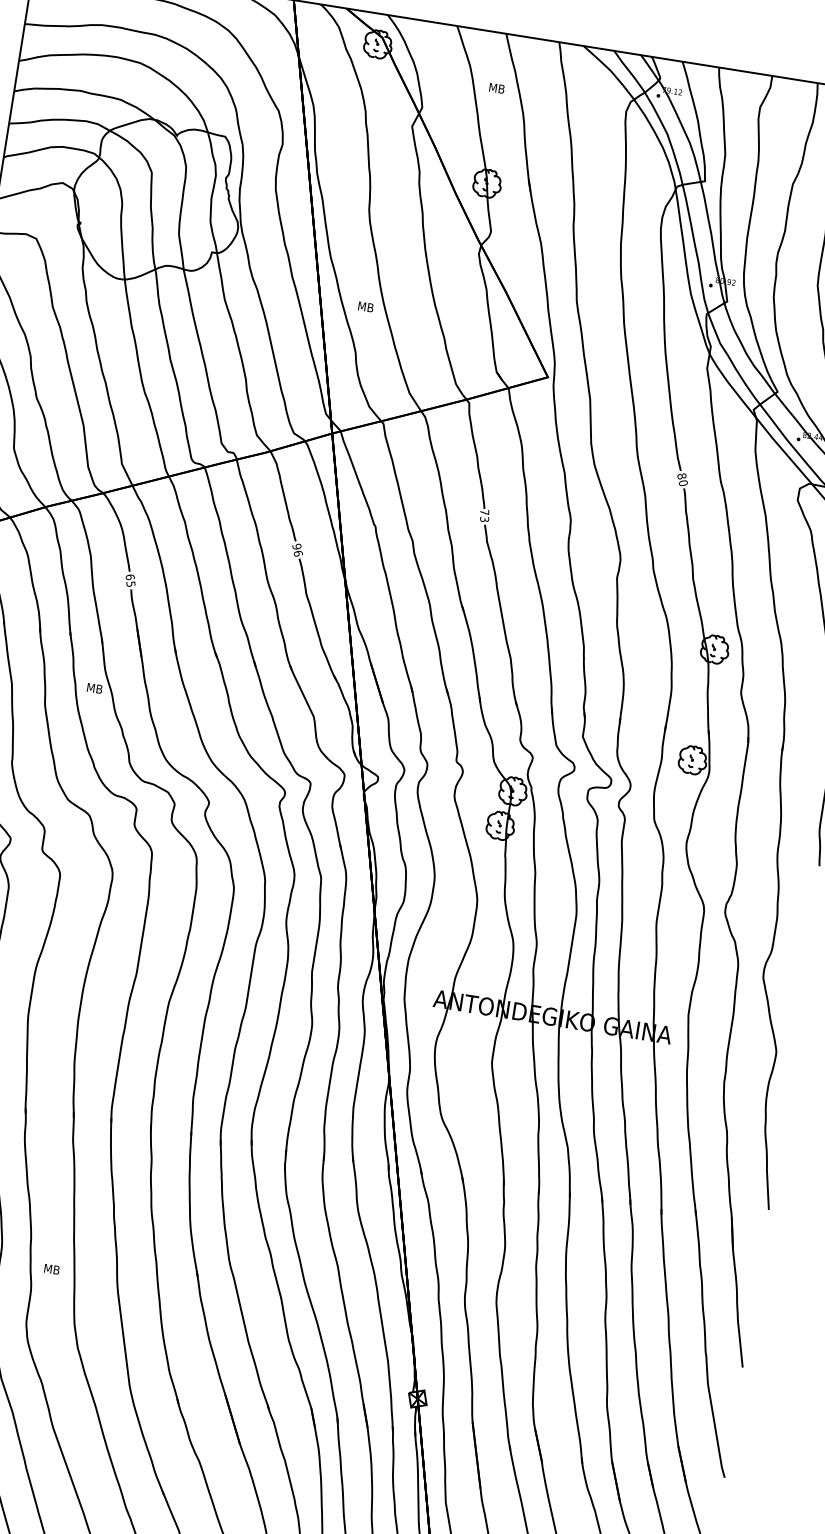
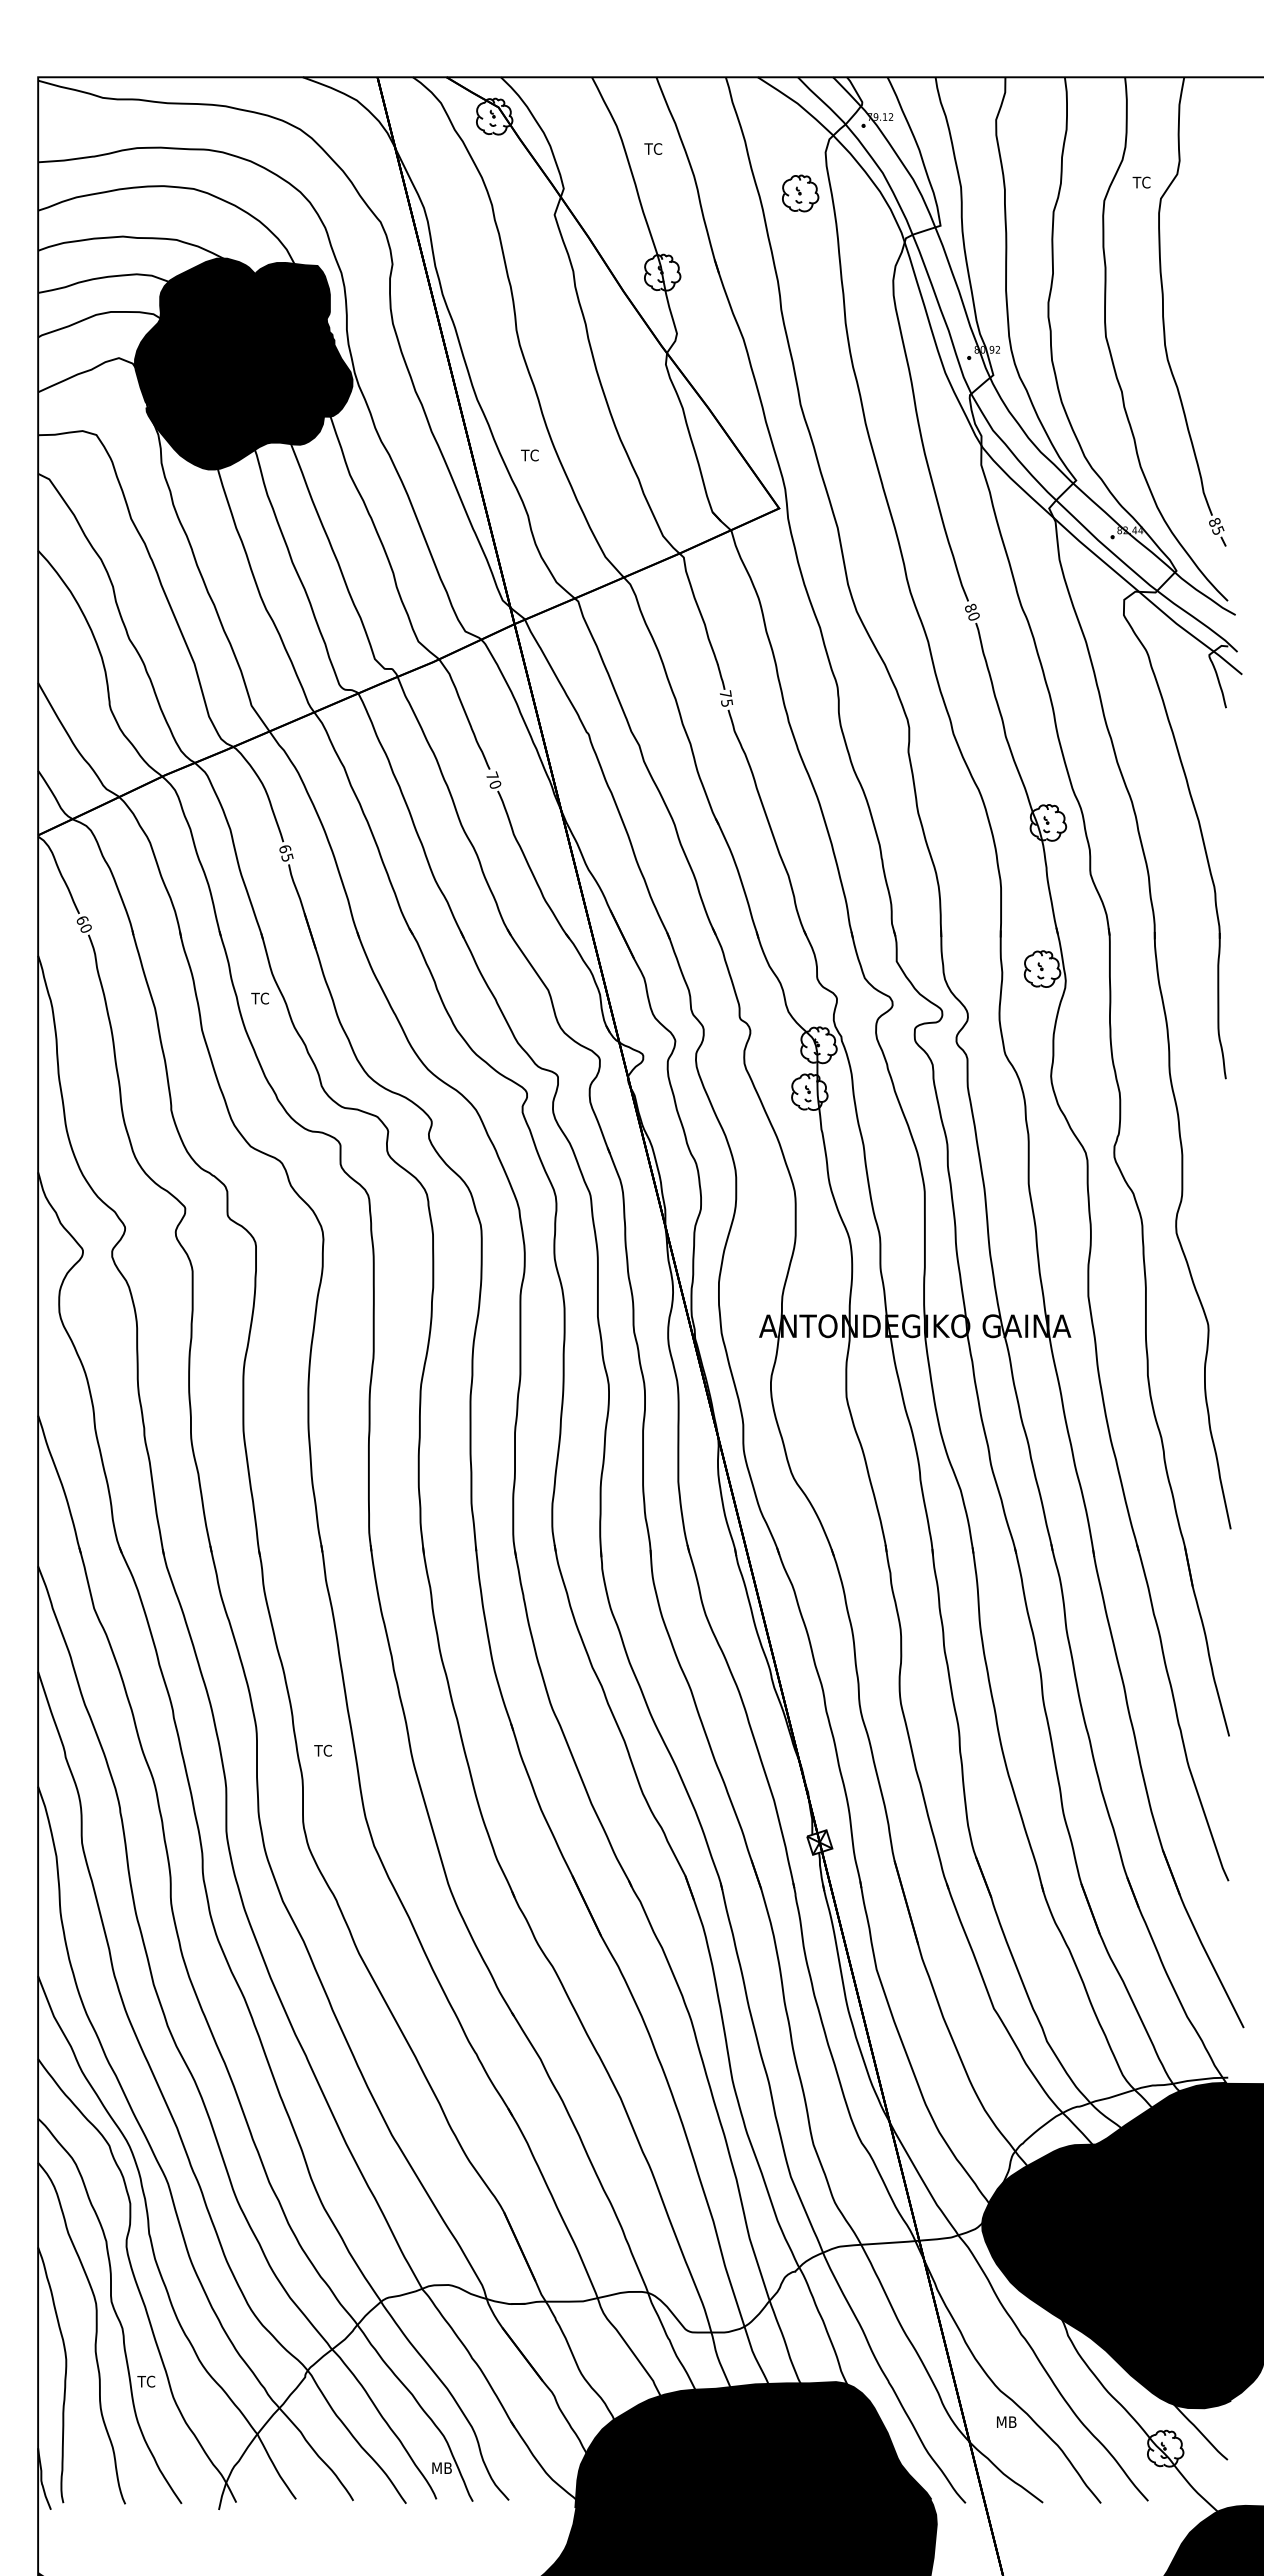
text: (496, 87) -> (654, 148), MB -> TC
part: (602, 139) -> (800, 193), added
fill: (157, 202) -> (243, 363), added
text: (365, 307) -> (531, 455), MB -> TC
text: (485, 518) -> (727, 702), 73 -> 75
text: (297, 550) -> (493, 780), 96 -> 70
text: (94, 688) -> (261, 998), MB -> TC
text: (51, 1269) -> (324, 1750), MB -> TC

